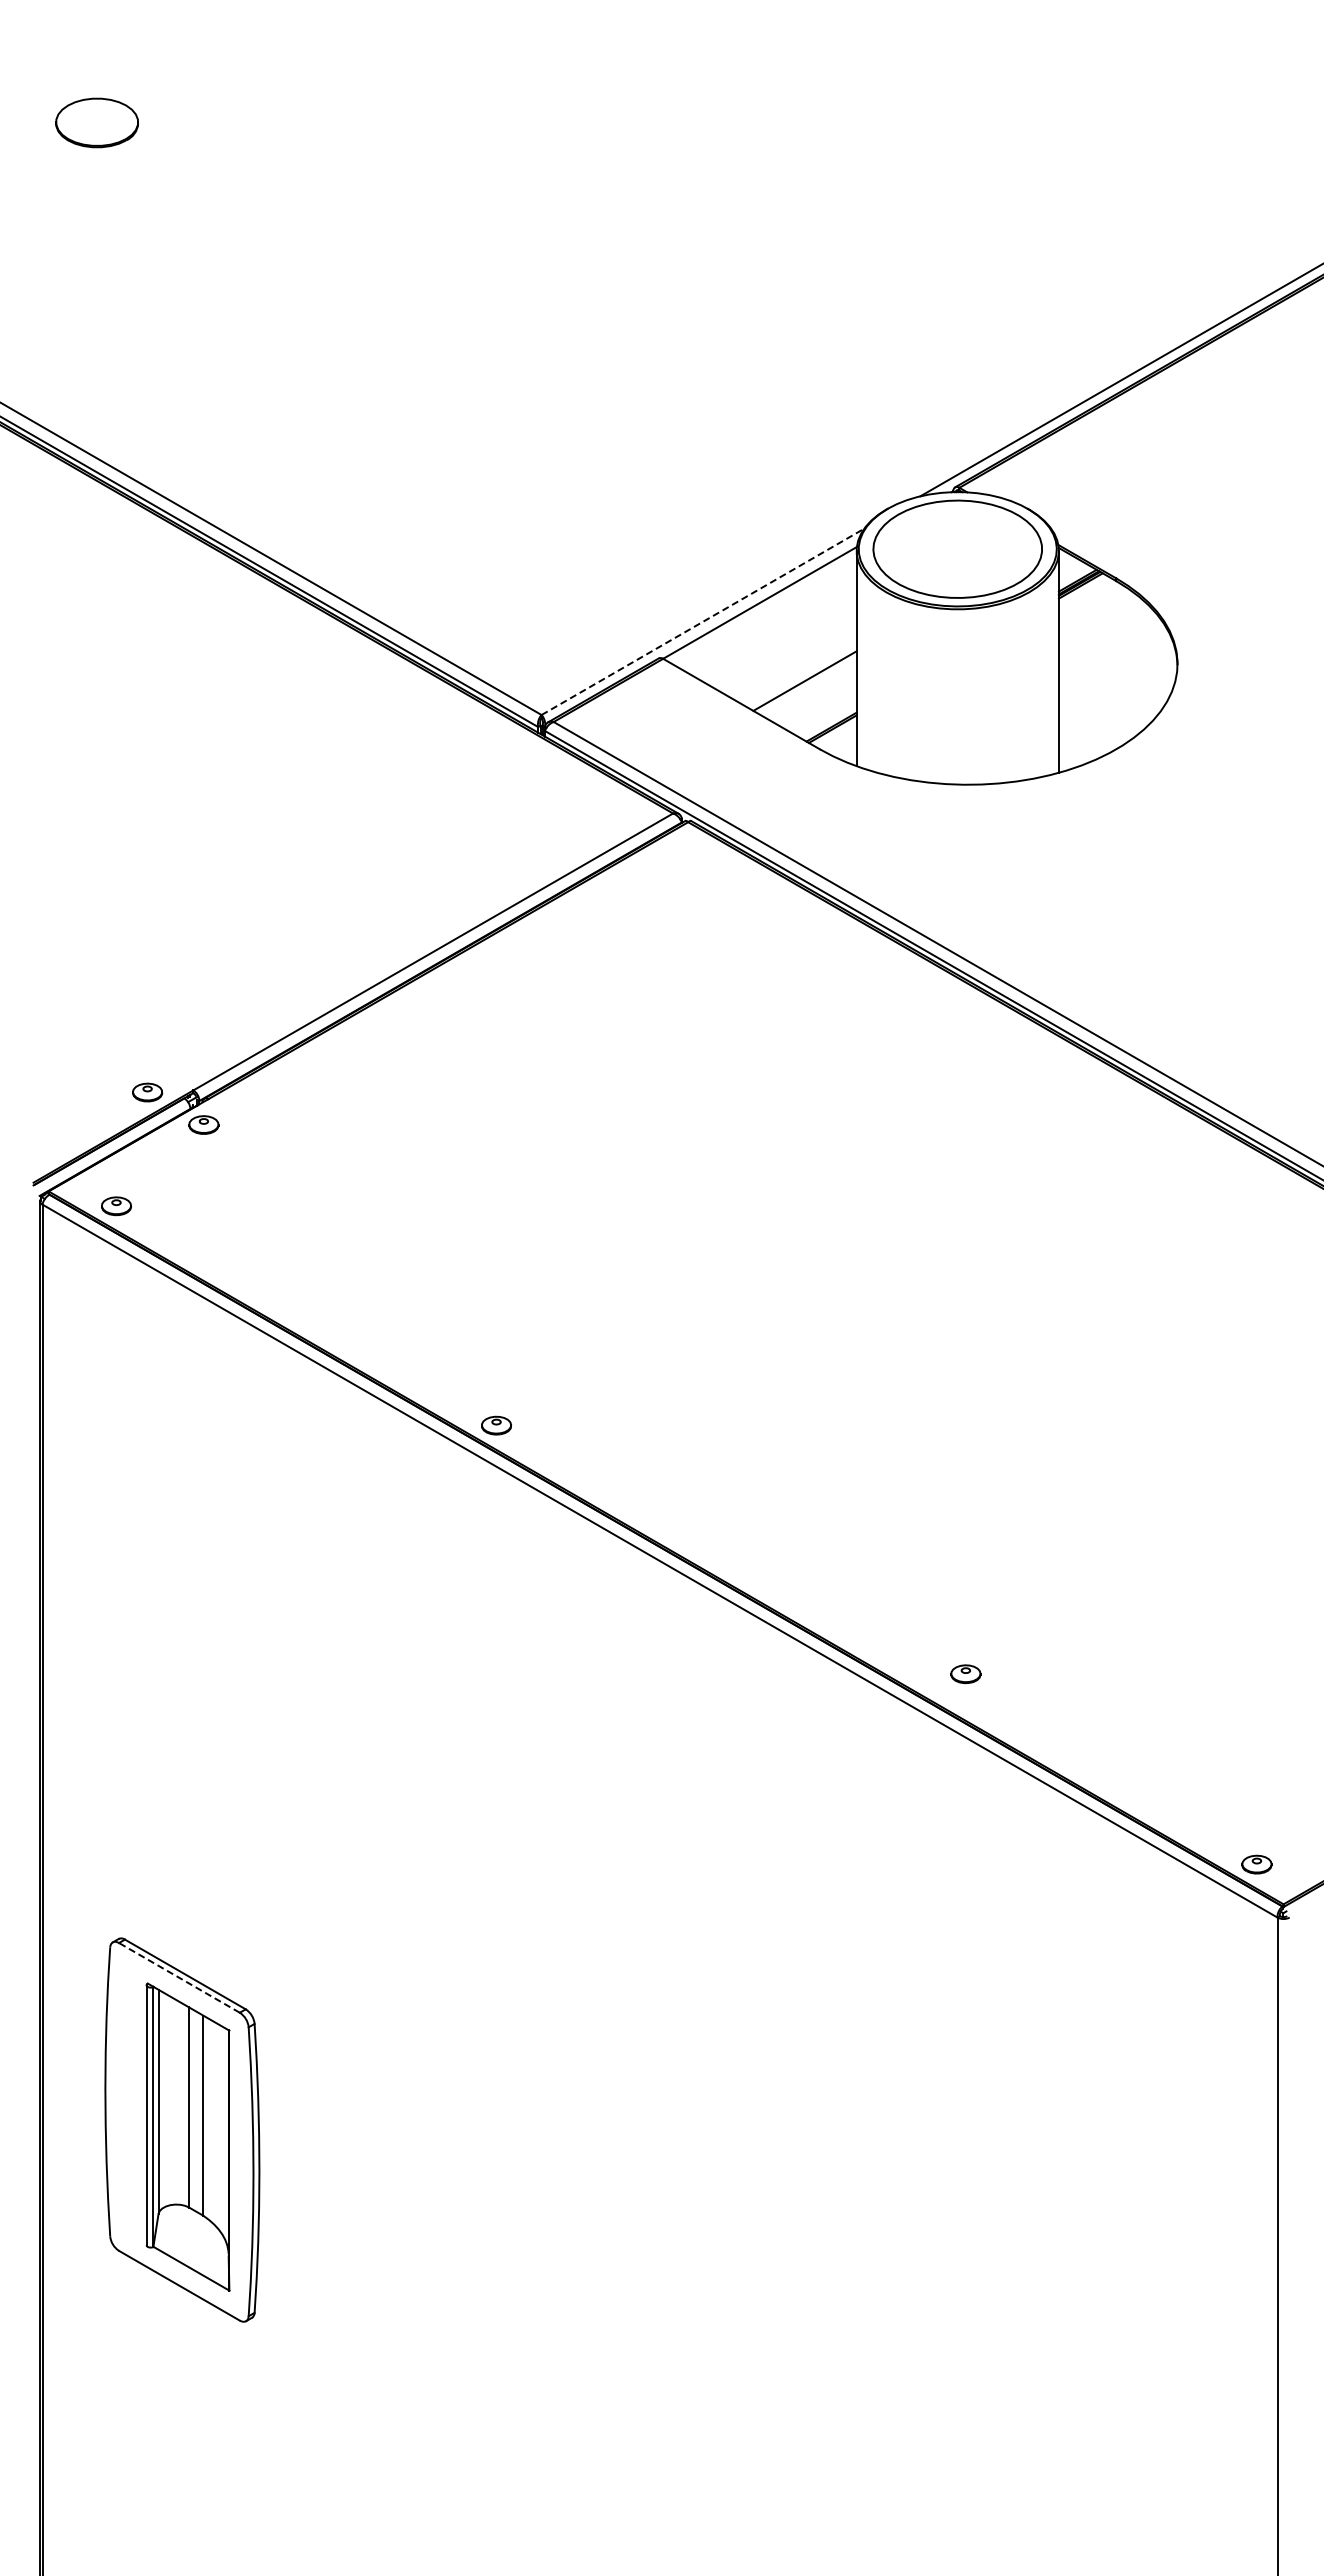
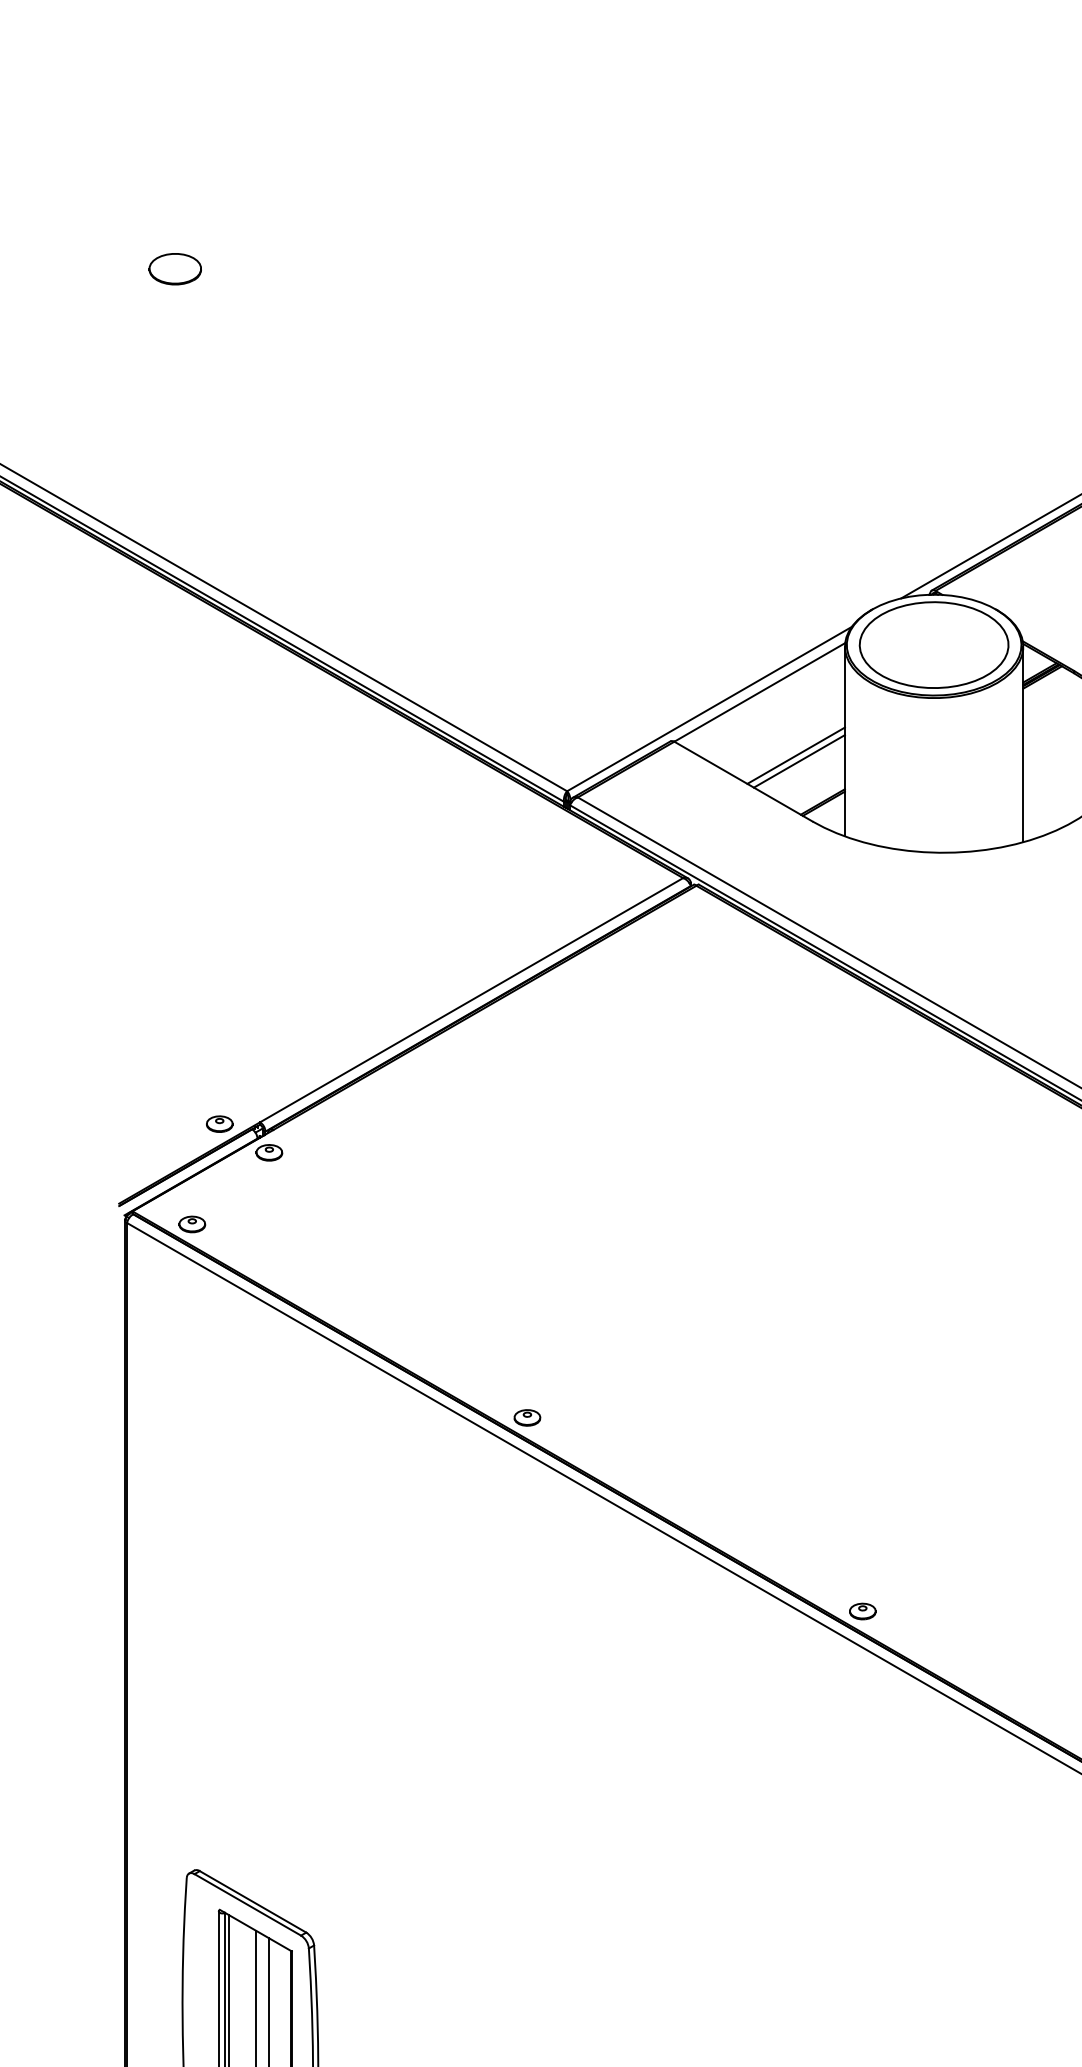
part: (97, 122) -> (175, 268), size x0.71
line: (703, 621) -> (709, 708), dashed -> solid
line: (800, 674) -> (795, 755), added
part: (965, 1674) -> (862, 1611), moved
line: (179, 1977) -> (247, 1904), dashed -> solid

